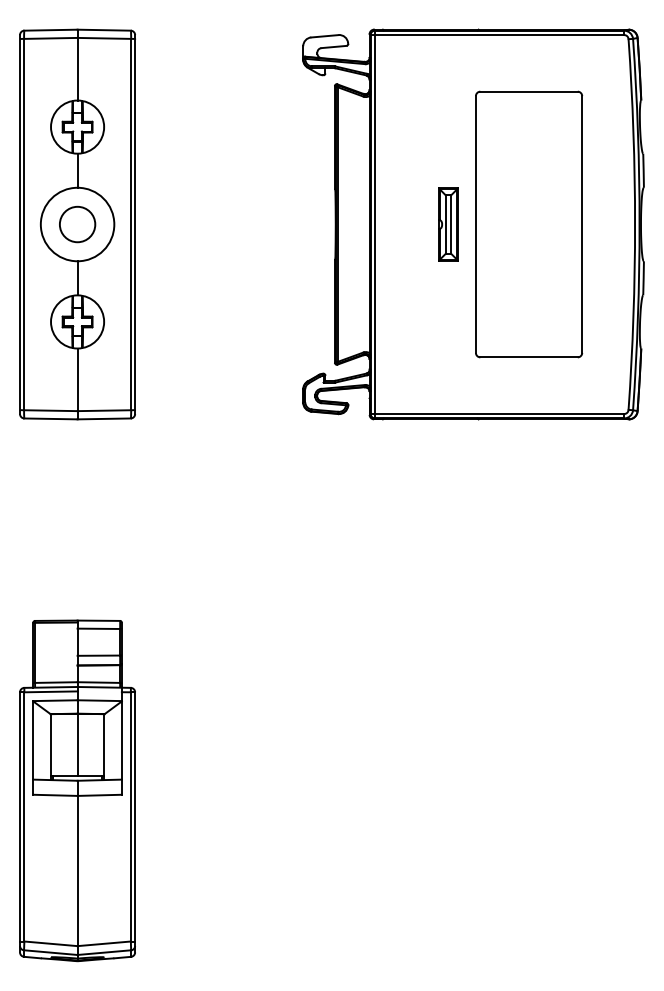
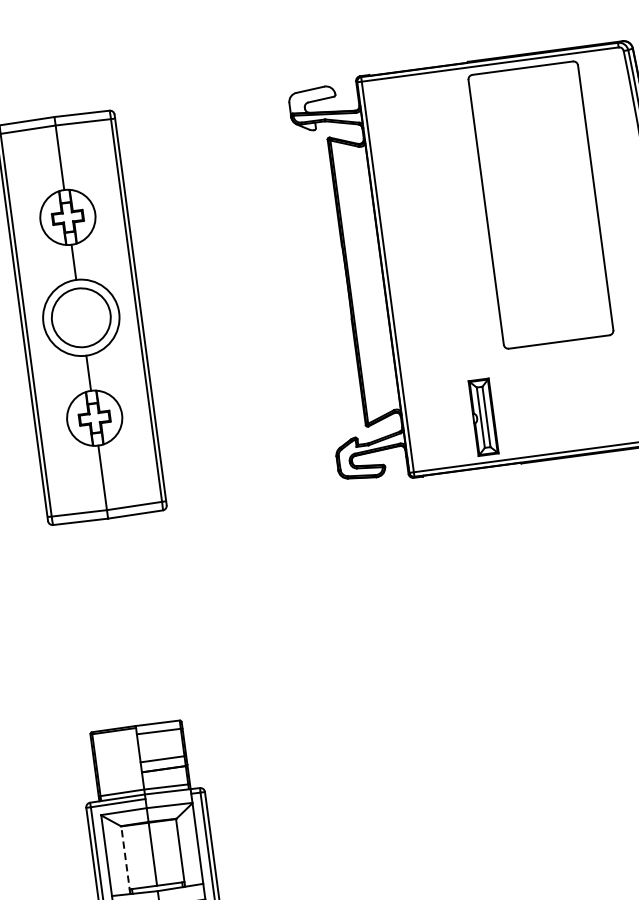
circle: (77, 224) -> (81, 317), size x1.6
part: (448, 224) -> (483, 417), moved
part: (529, 224) -> (541, 205), moved
line: (51, 747) -> (126, 860), solid -> dashed

